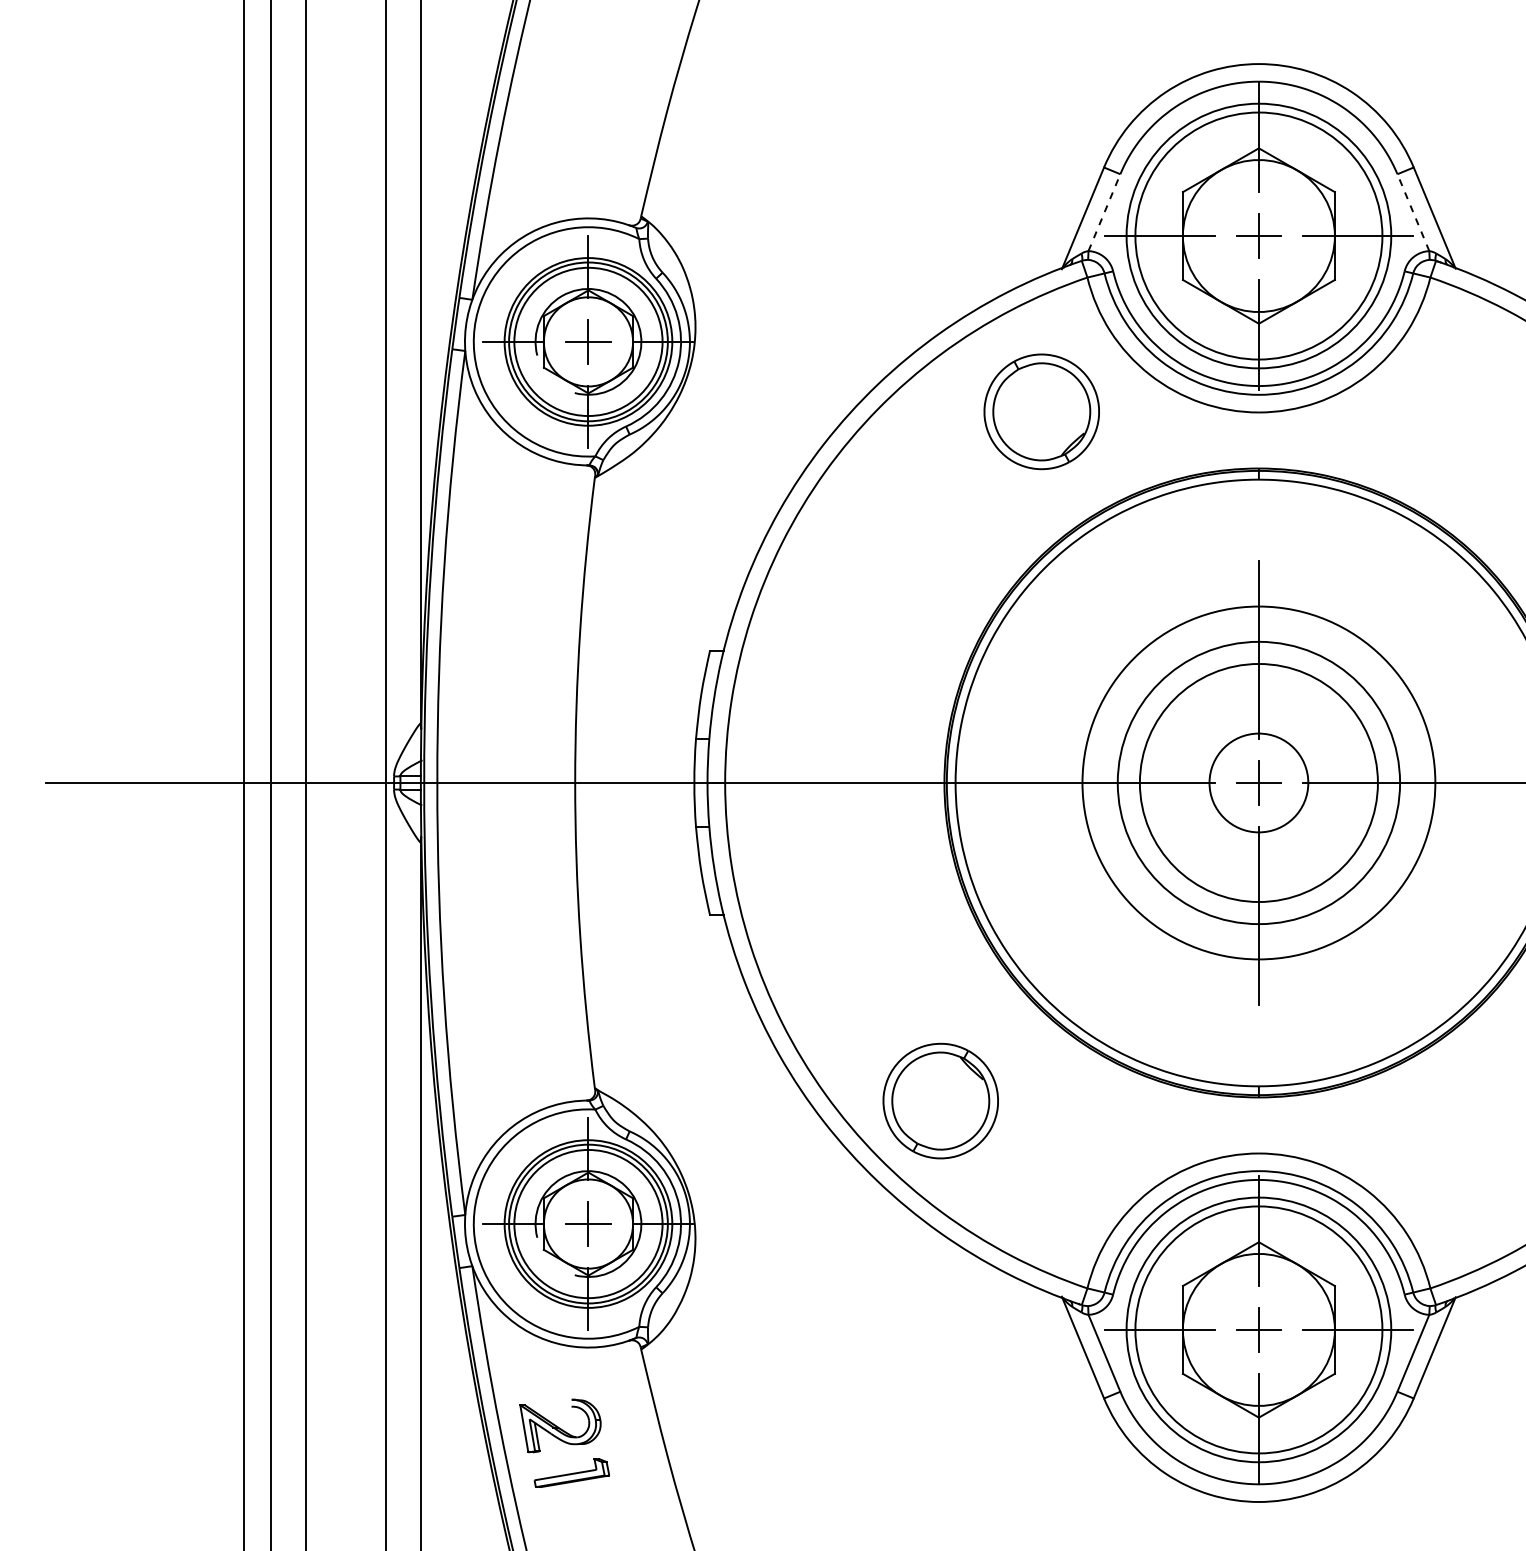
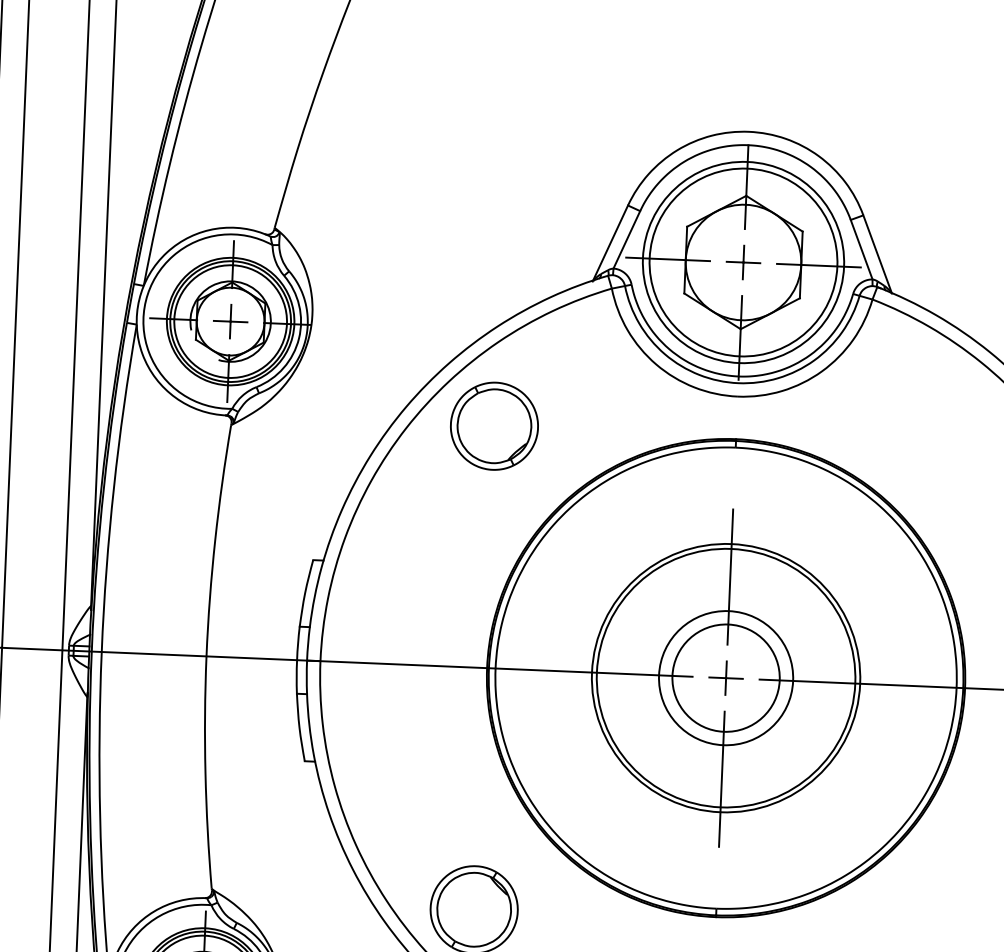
line: (1104, 212) -> (626, 239), dashed -> solid
line: (1413, 212) -> (861, 249), dashed -> solid
part: (1041, 411) -> (494, 425), moved
circle: (1258, 782) -> (725, 677), size x0.62
circle: (1258, 782) -> (725, 677), size x1.43
circle: (1258, 782) -> (725, 677), size x1.43

